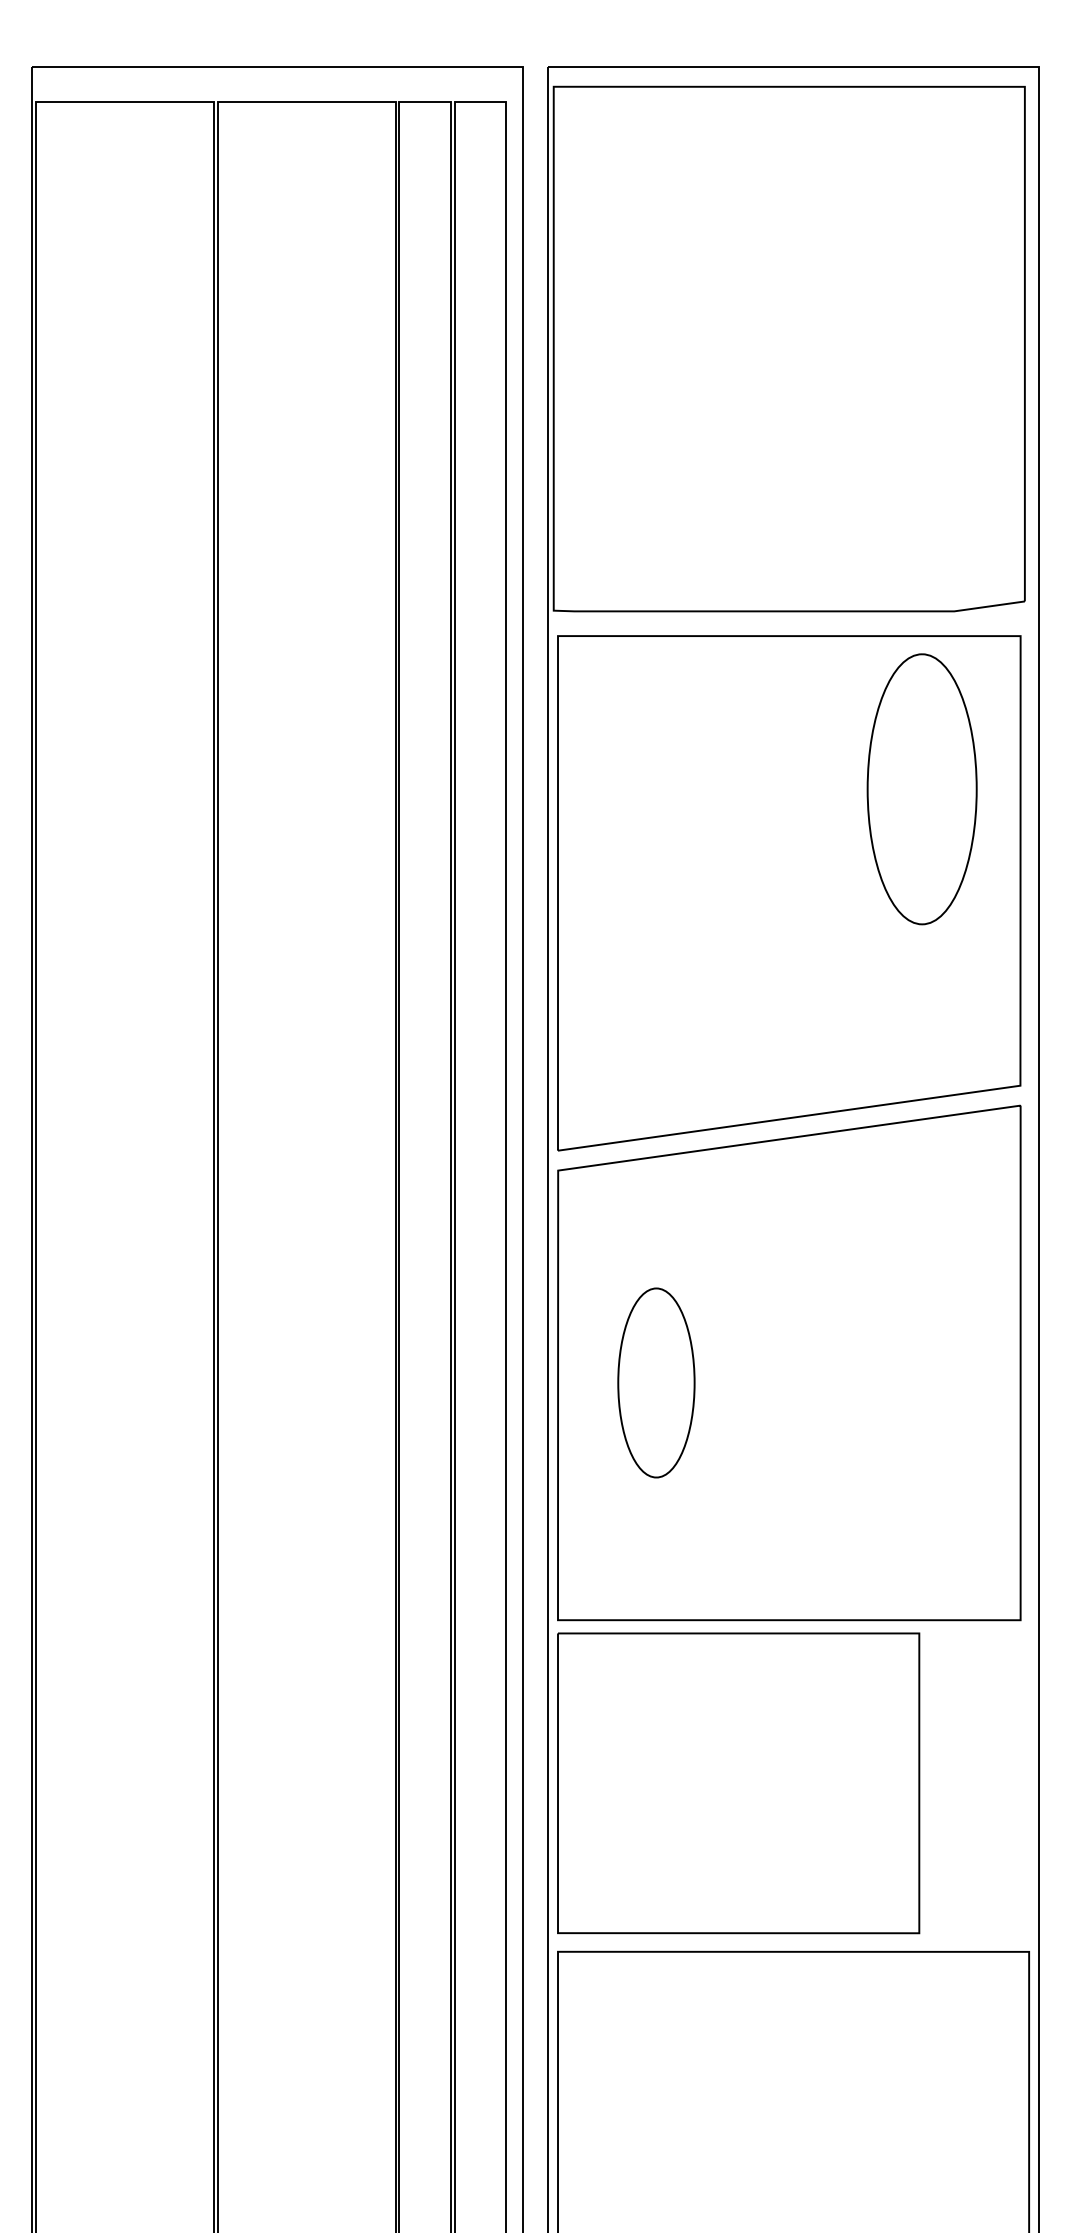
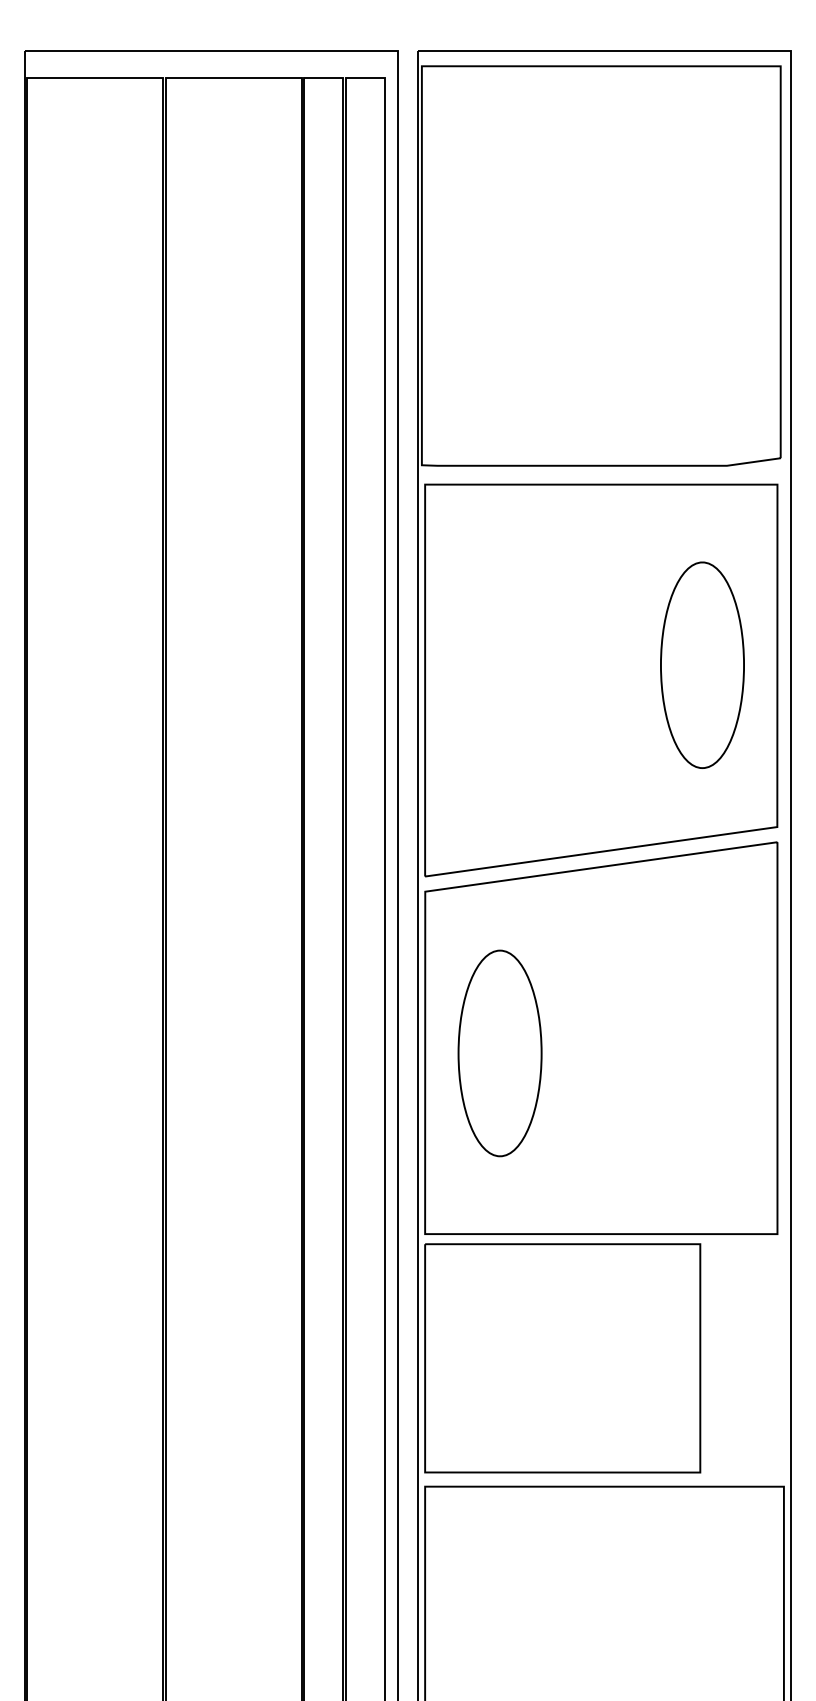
part: (921, 789) -> (701, 665), moved
part: (656, 1382) -> (500, 1053), size x1.43

